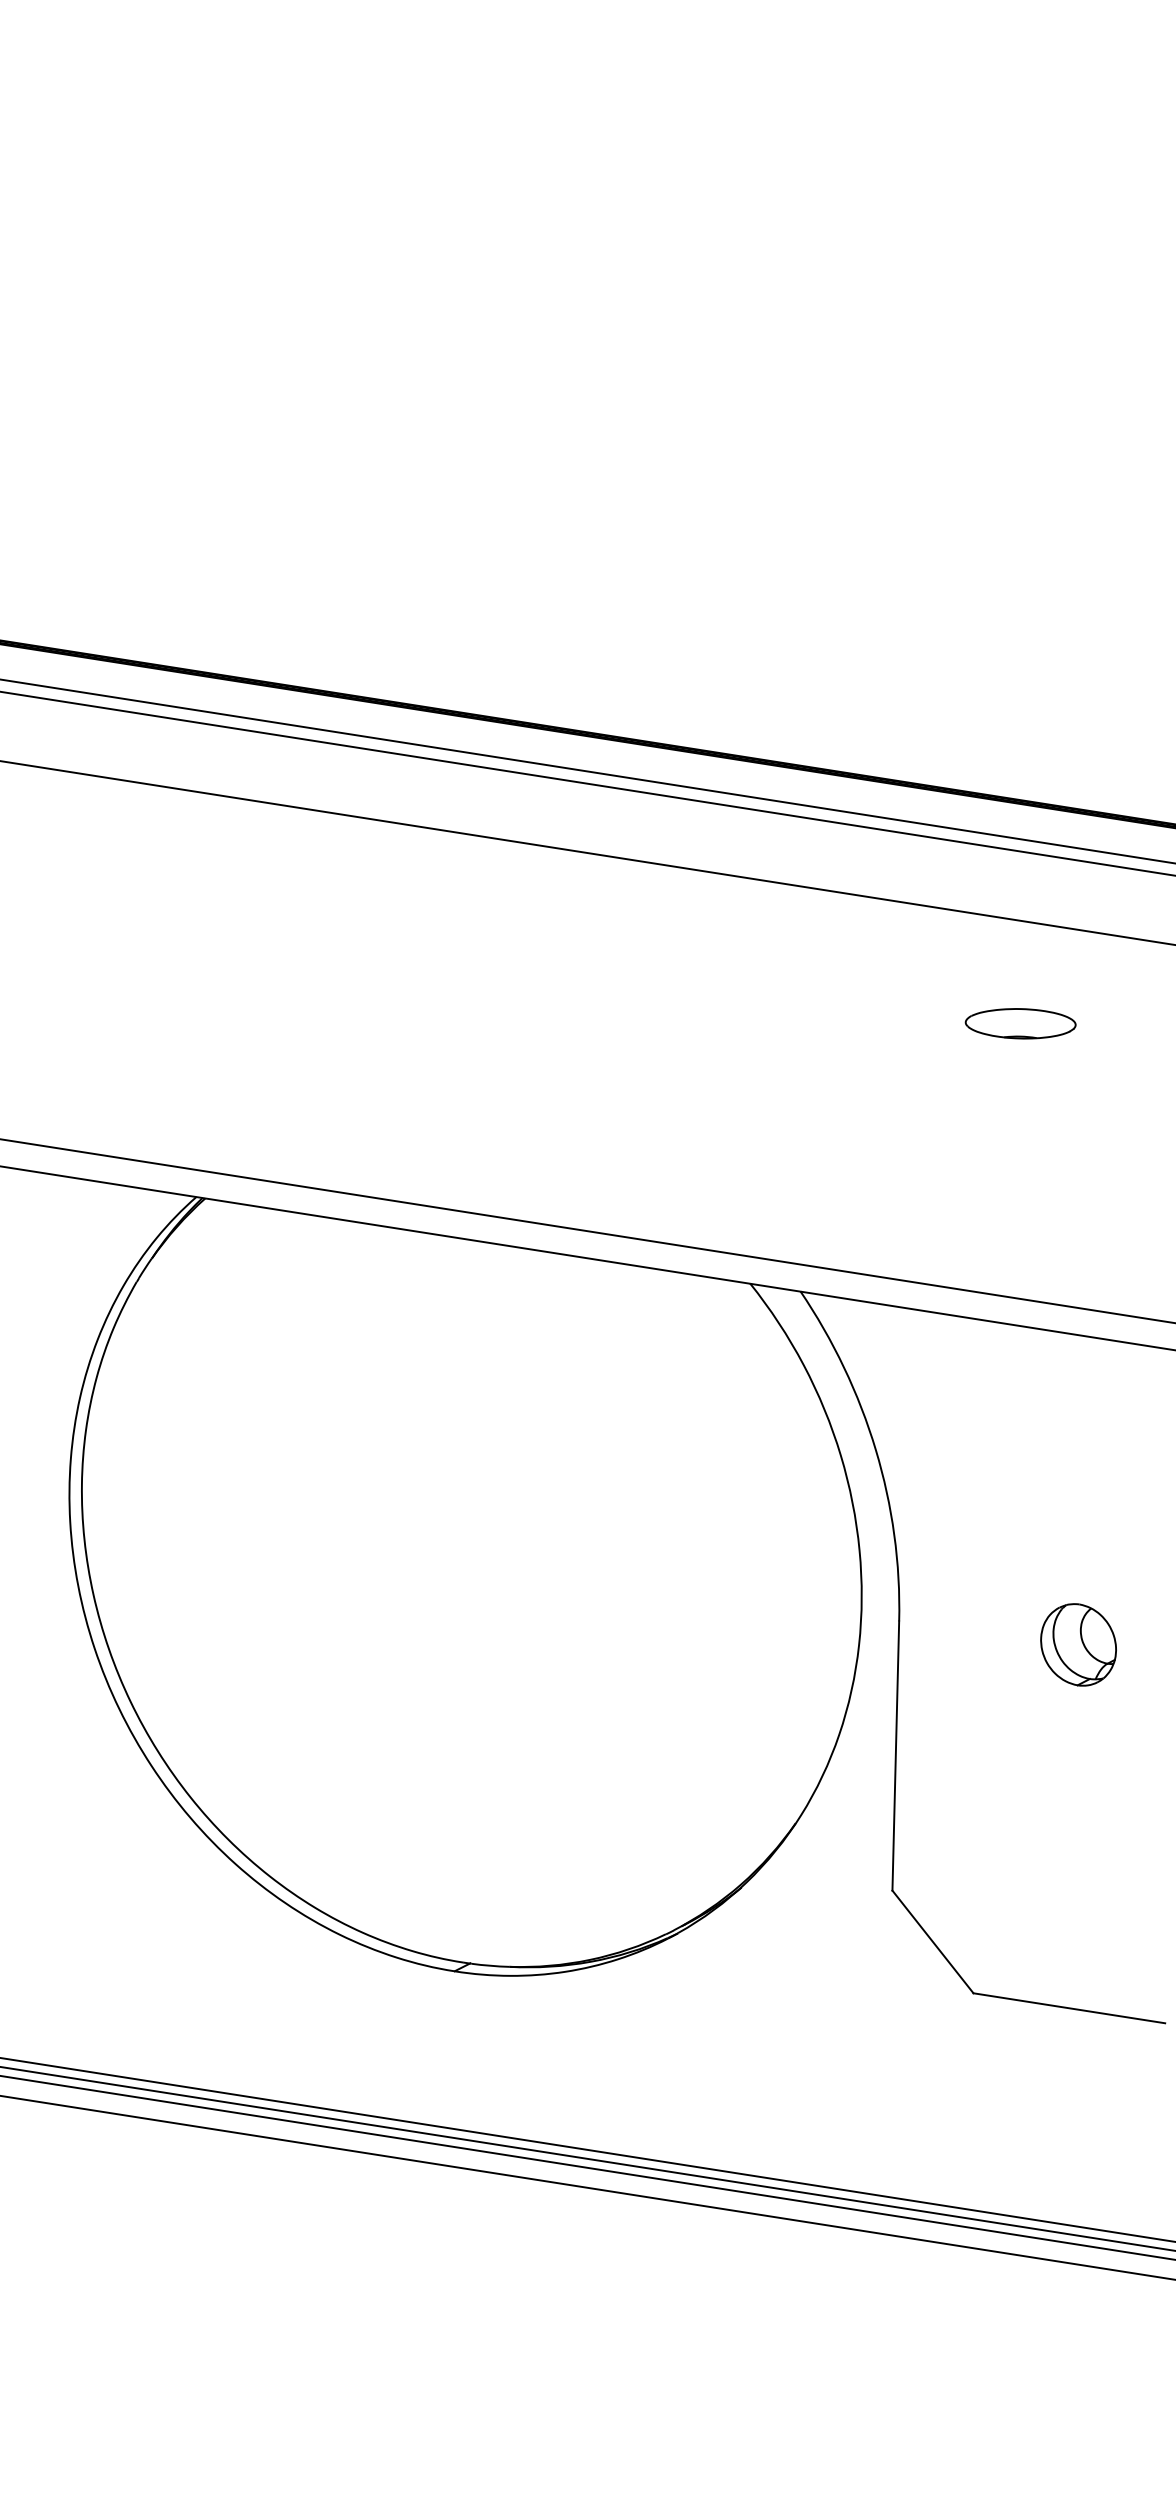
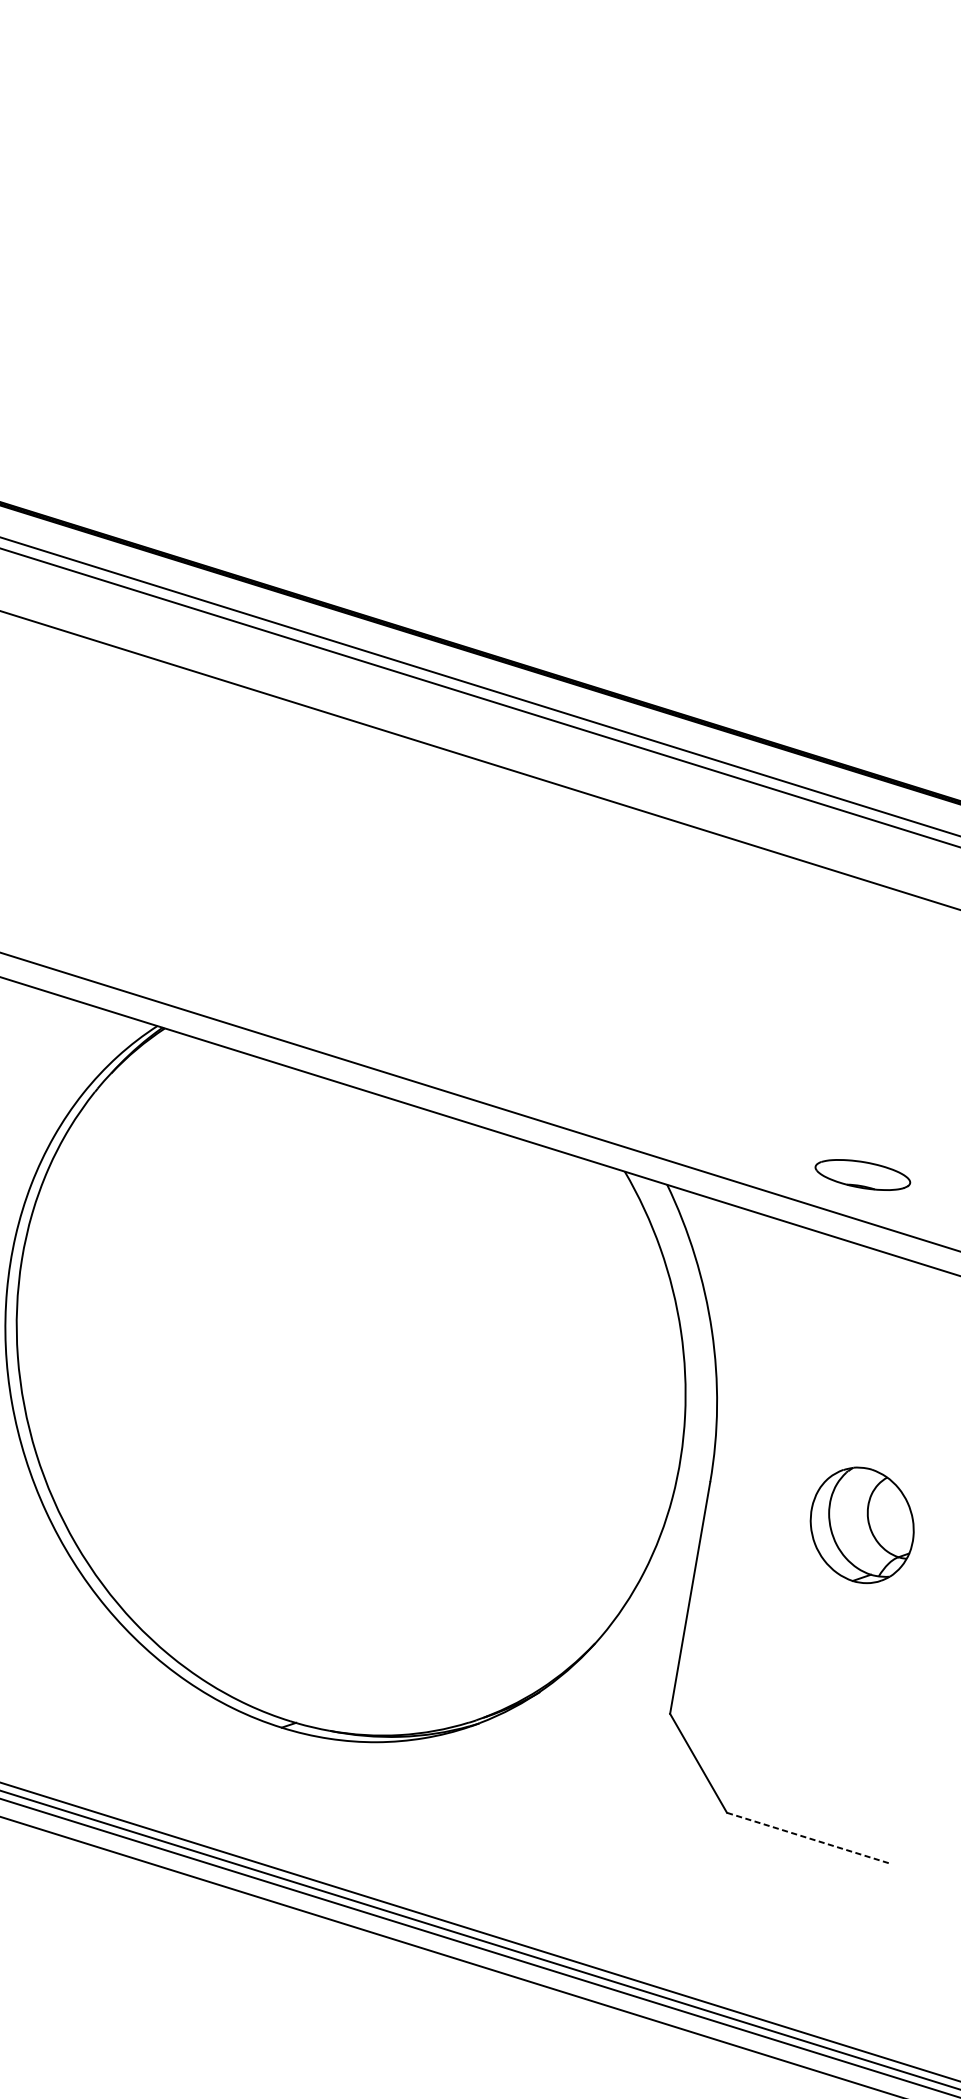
part: (1020, 1023) -> (862, 1174), moved
part: (1078, 1644) -> (862, 1524), size x1.6
line: (1068, 2008) -> (807, 1838), solid -> dashed

